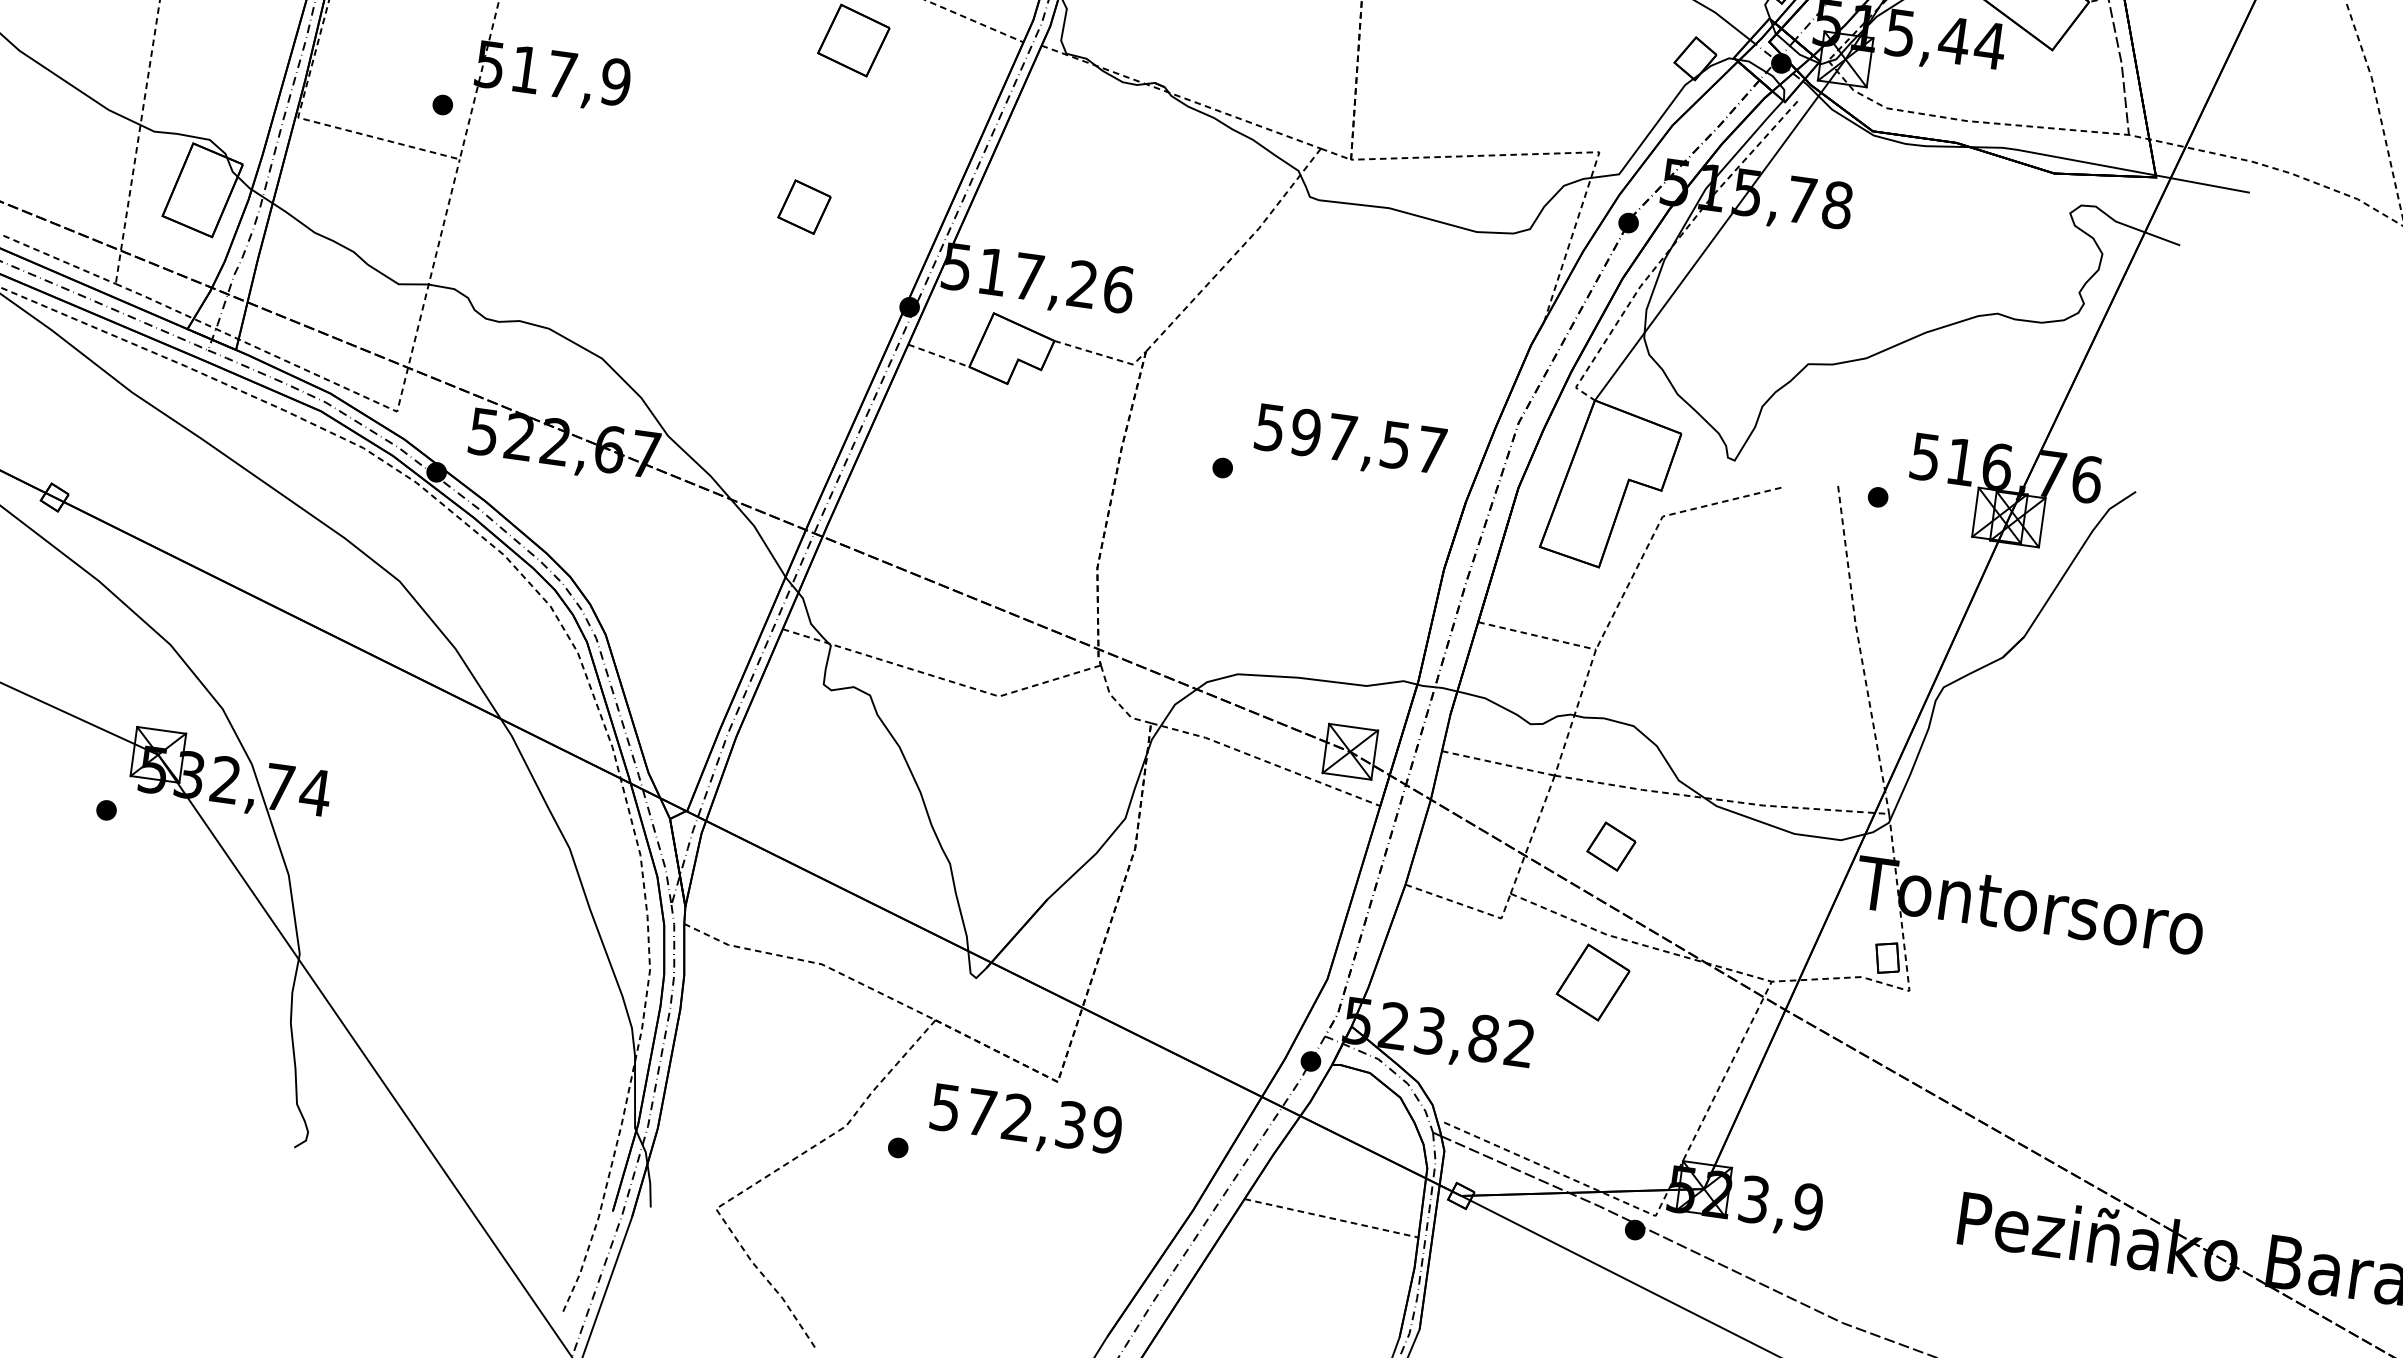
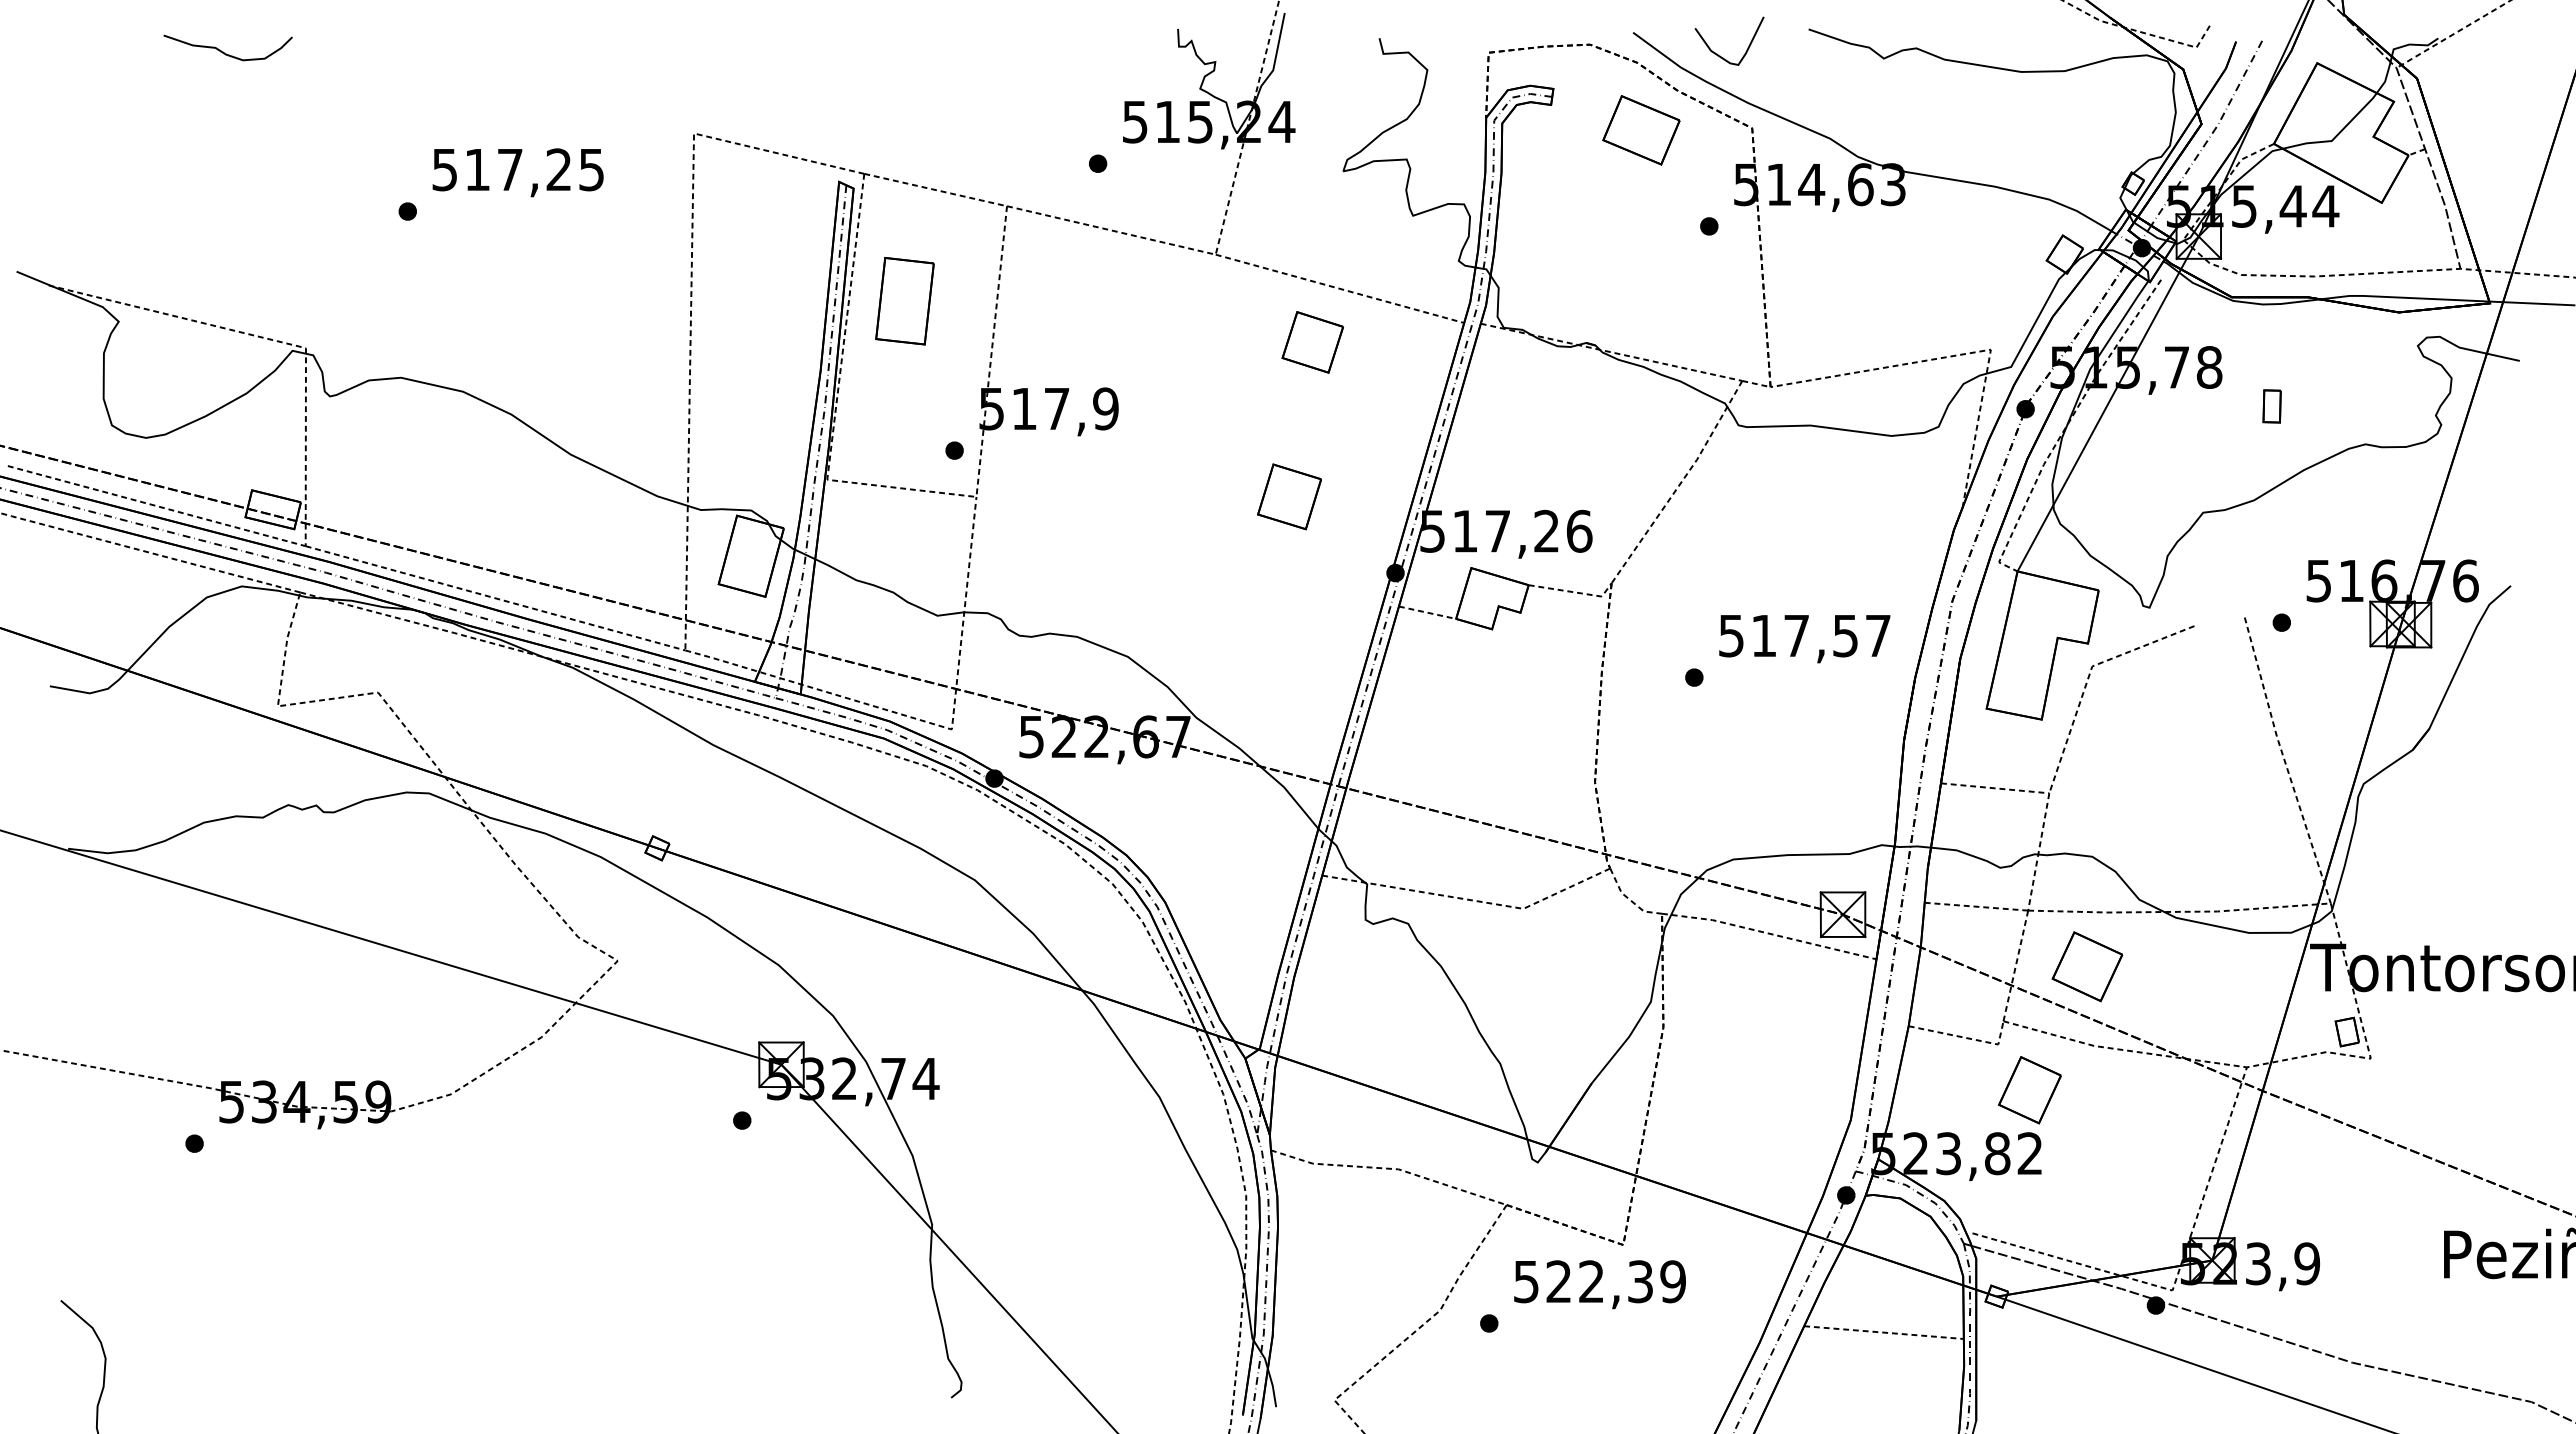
part: (804, 206) -> (1289, 496), size x1.43
part: (1899, 257) -> (2271, 406), added
text: (1305, 432) -> (1763, 635), 597,57 -> 517,57
part: (1611, 846) -> (2087, 966), size x1.67
part: (1592, 982) -> (2029, 1090), moved
text: (980, 1112) -> (1558, 1281), 572,39 -> 522,39

